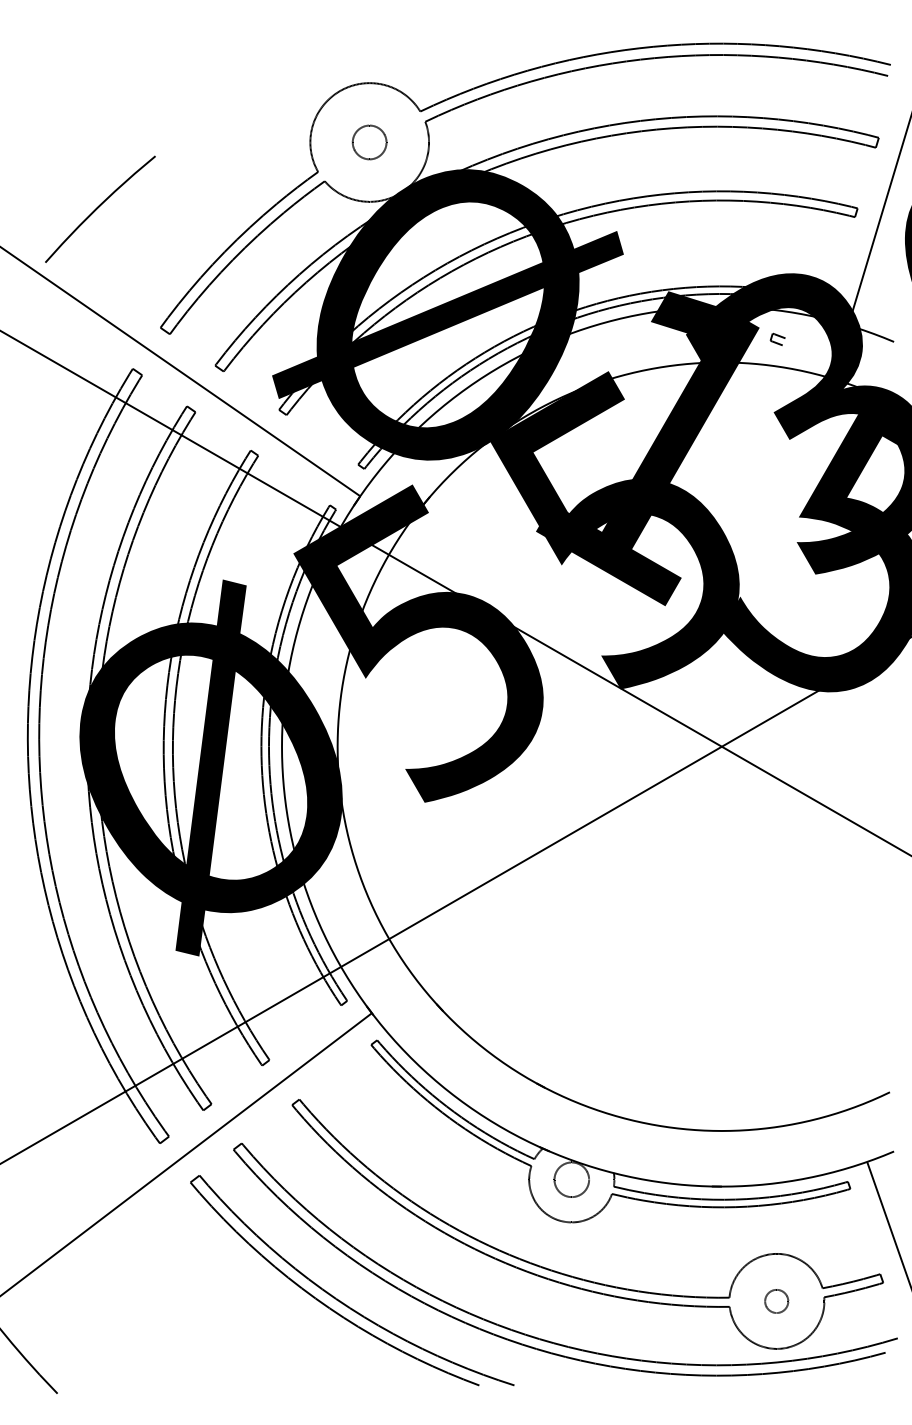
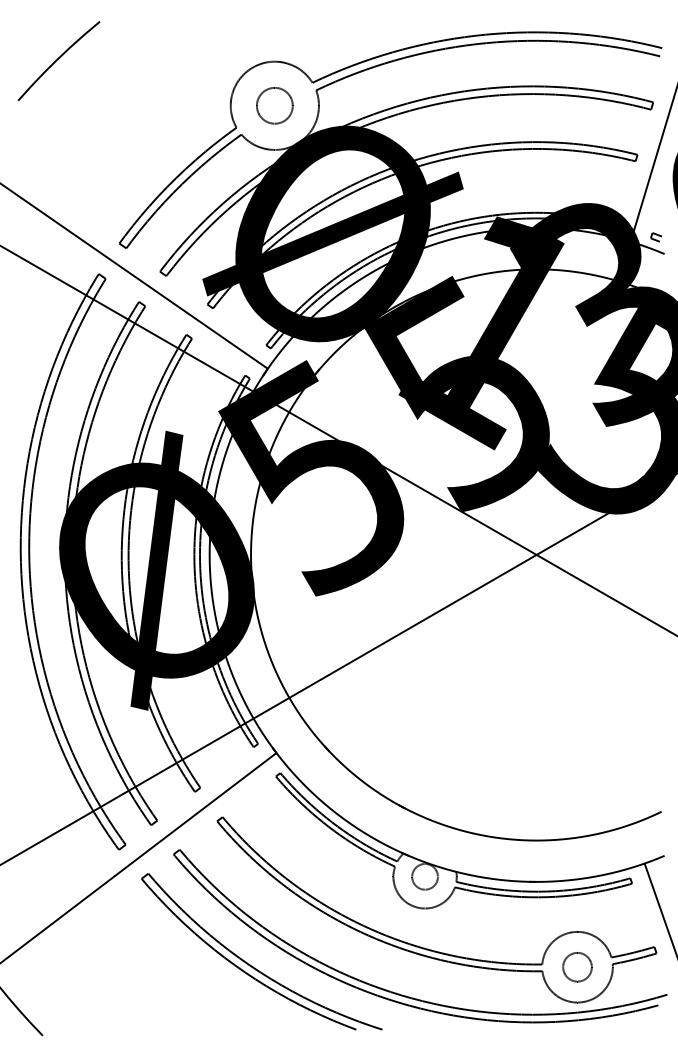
part: (369, 142) -> (274, 105), size x1.43
curve: (99, 207) -> (58, 59), moved
part: (777, 338) -> (656, 236), moved
part: (776, 1301) -> (577, 967), size x1.67

